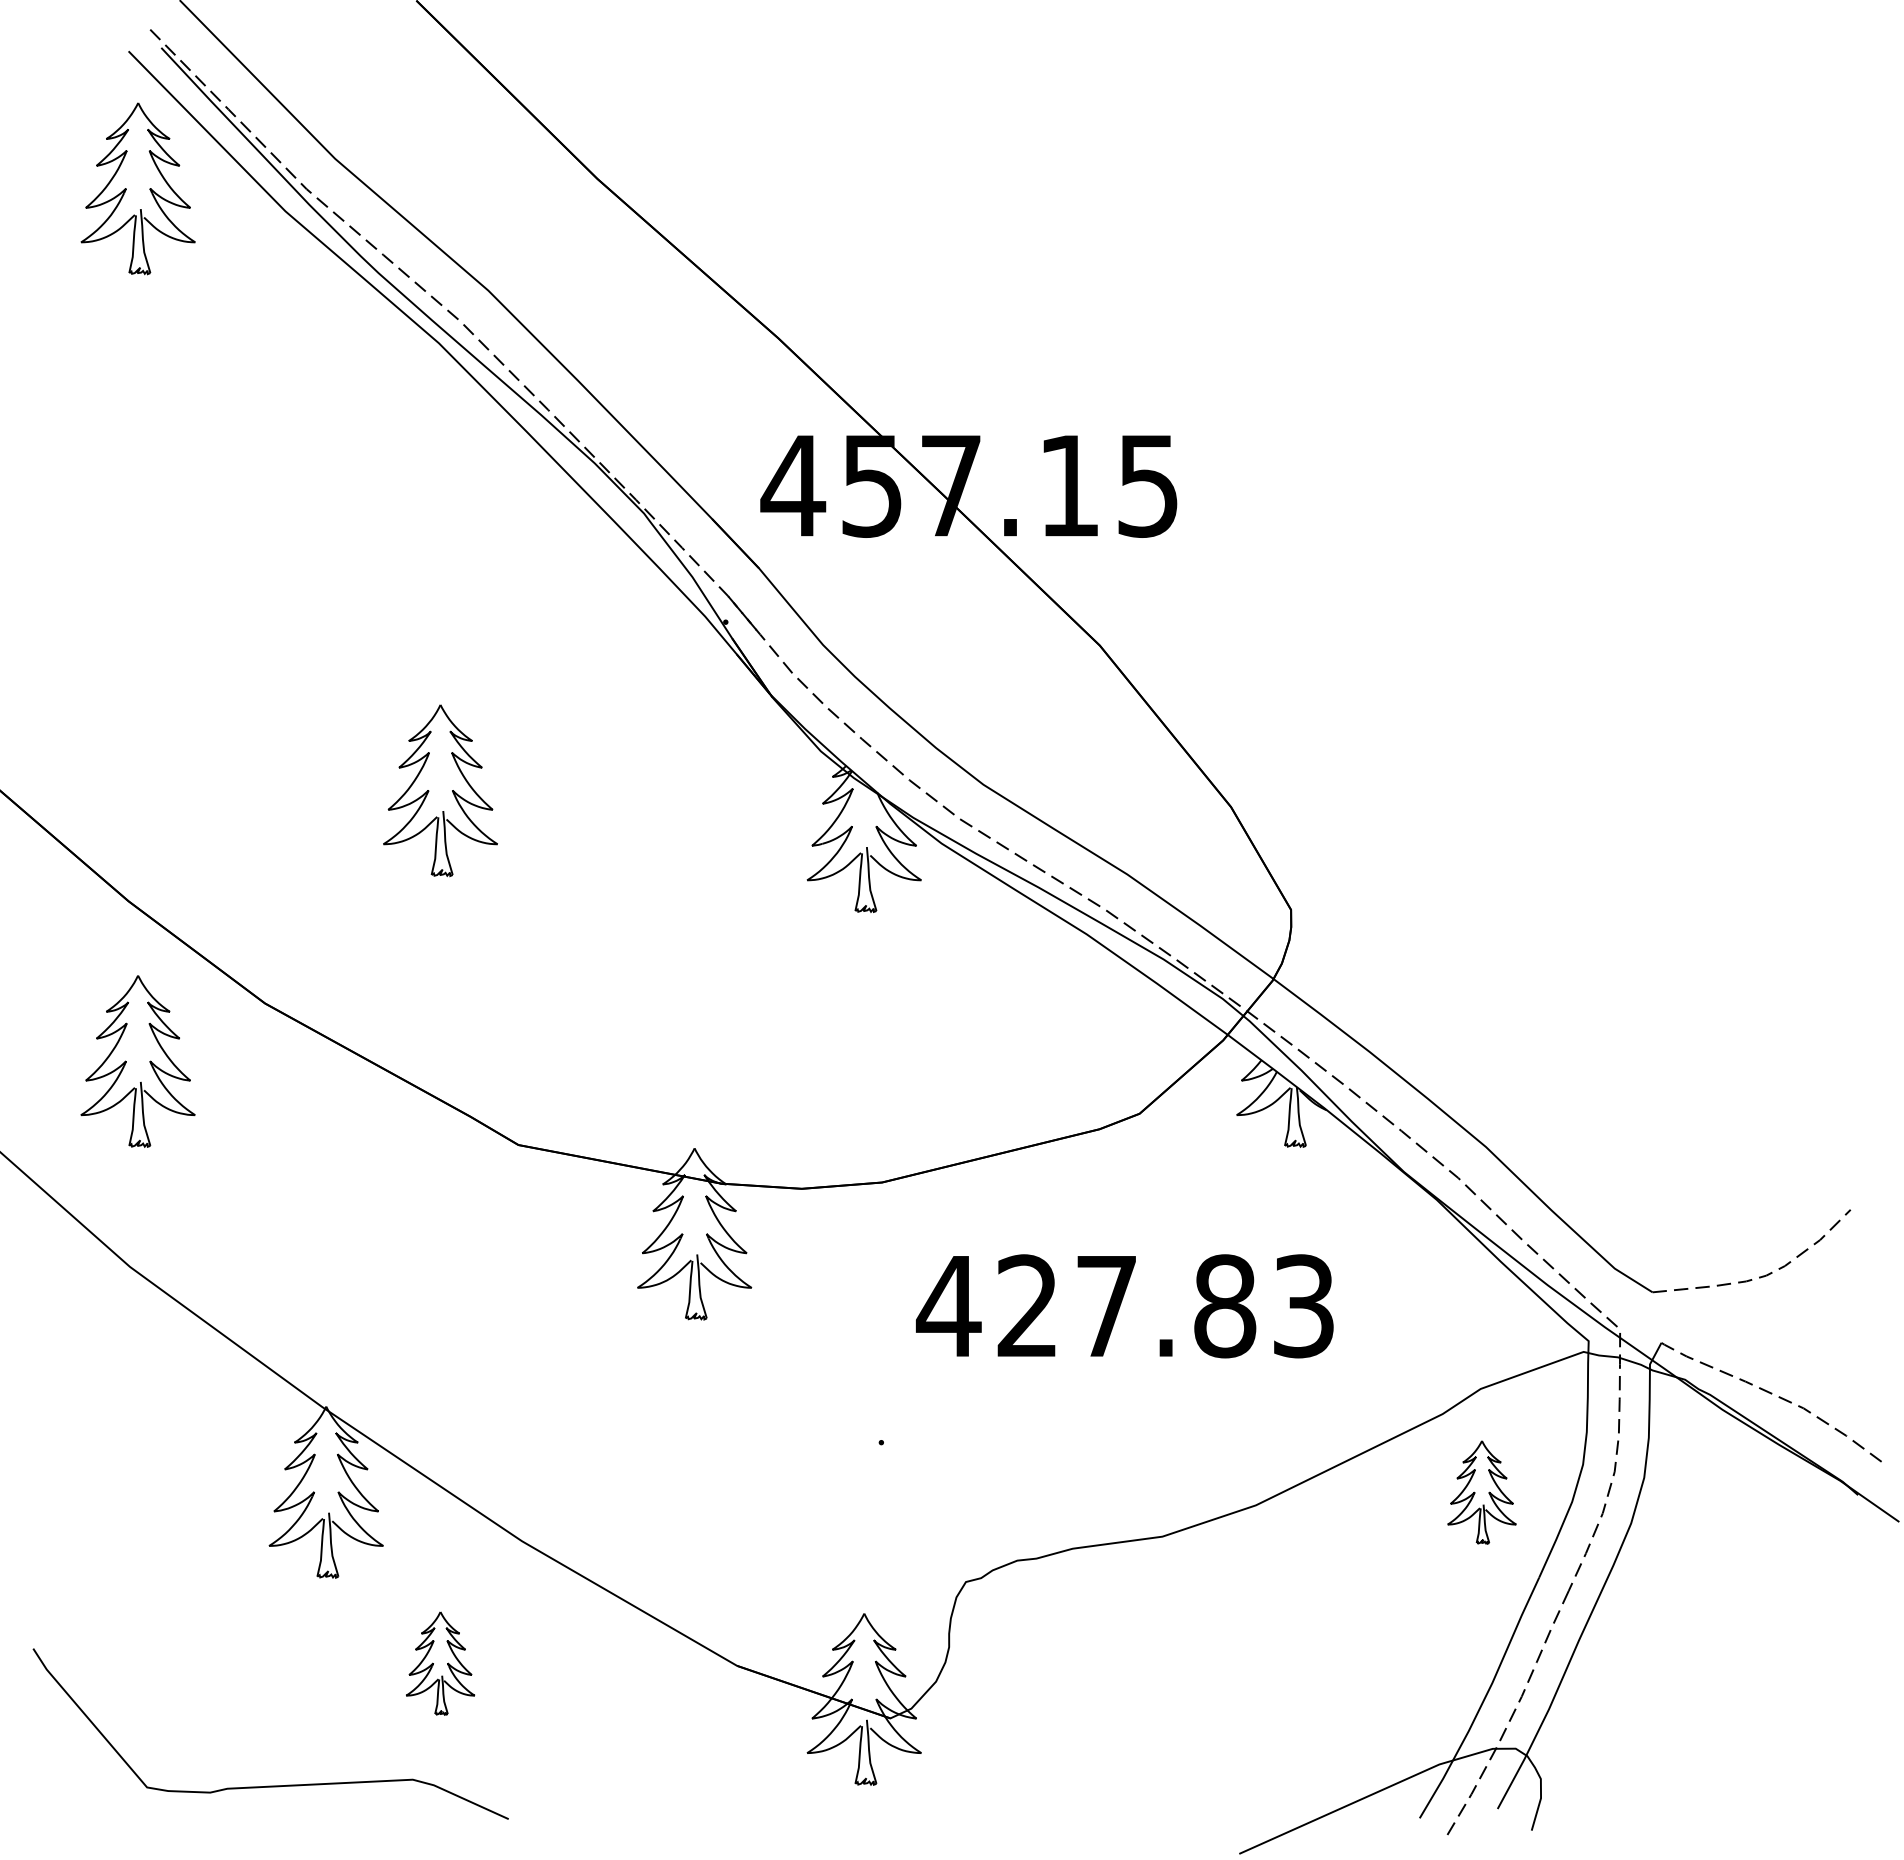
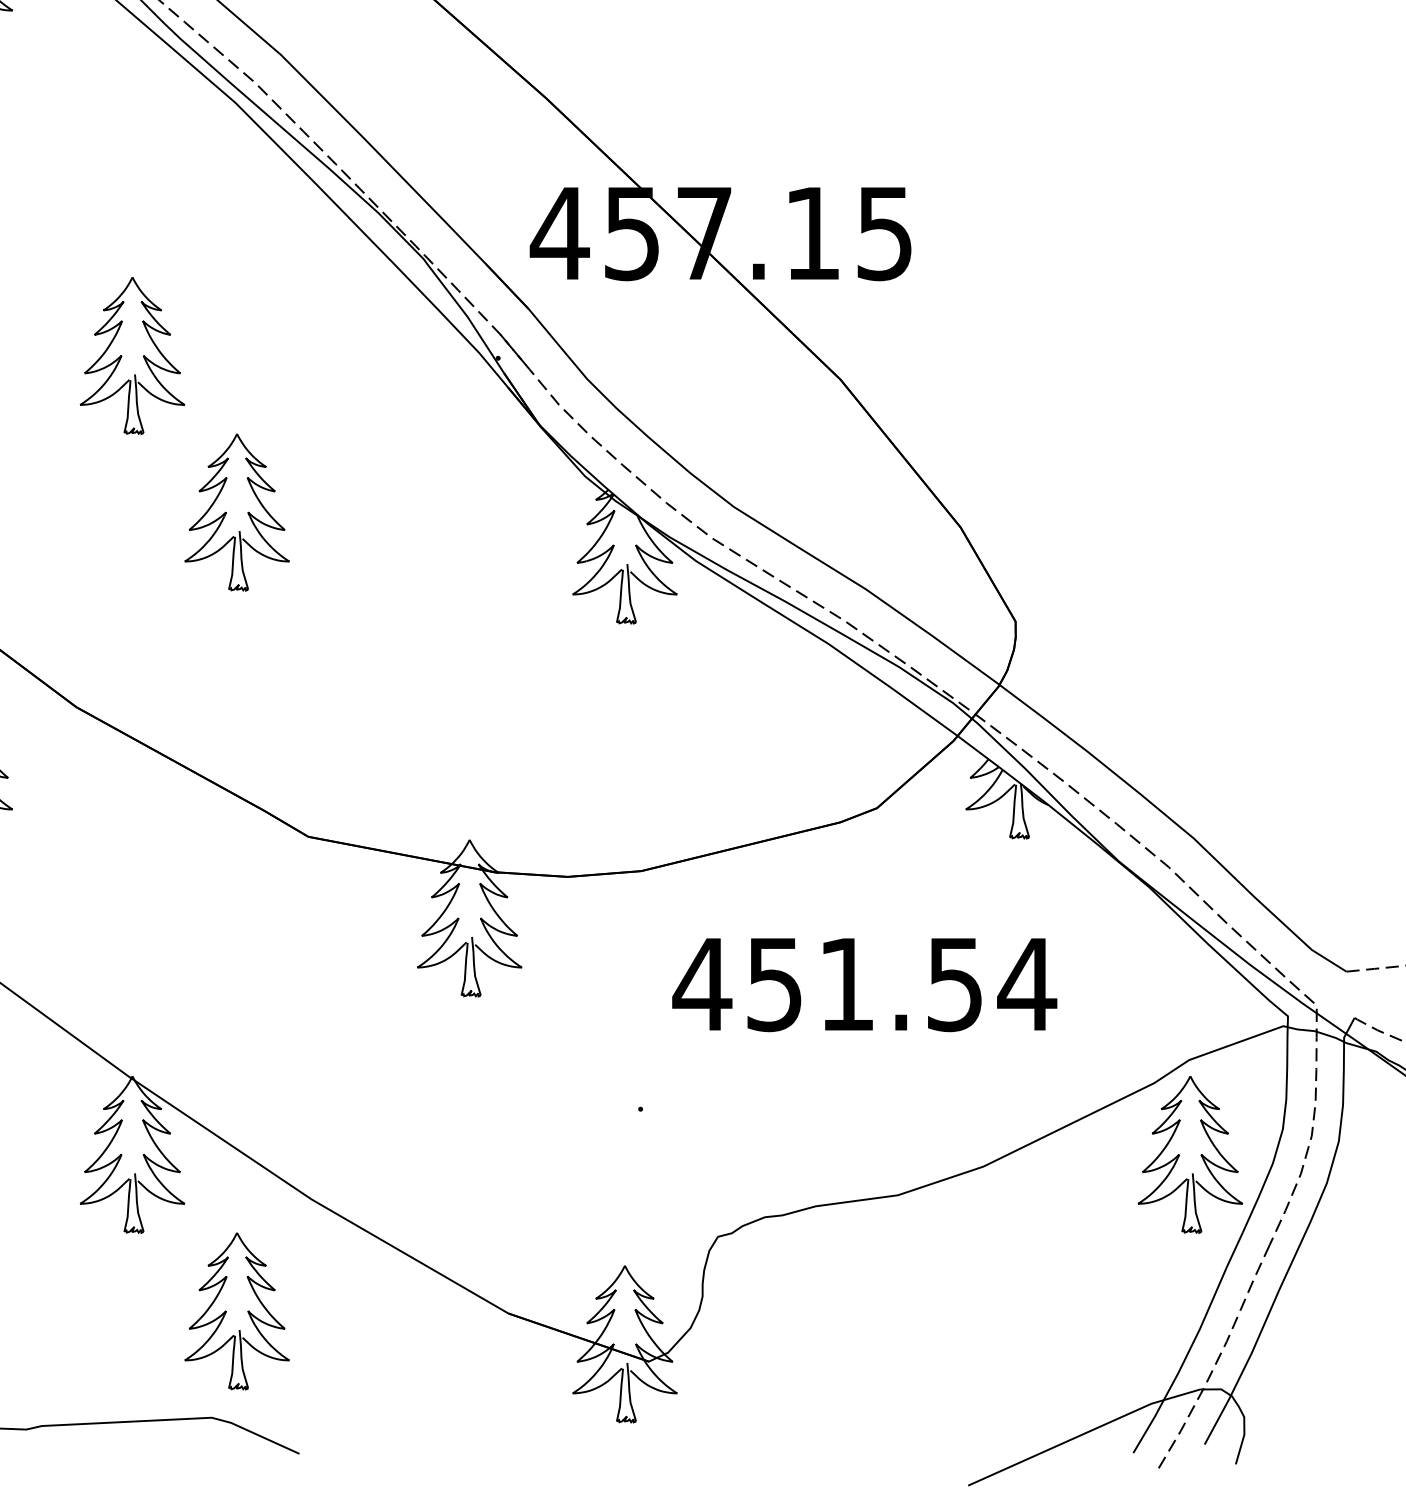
part: (314, 619) -> (121, 355), added
text: (1166, 1306) -> (901, 984), 427.83 -> 451.54
part: (1481, 1492) -> (1189, 1154), size x1.67
part: (440, 1663) -> (237, 1311), size x1.67

